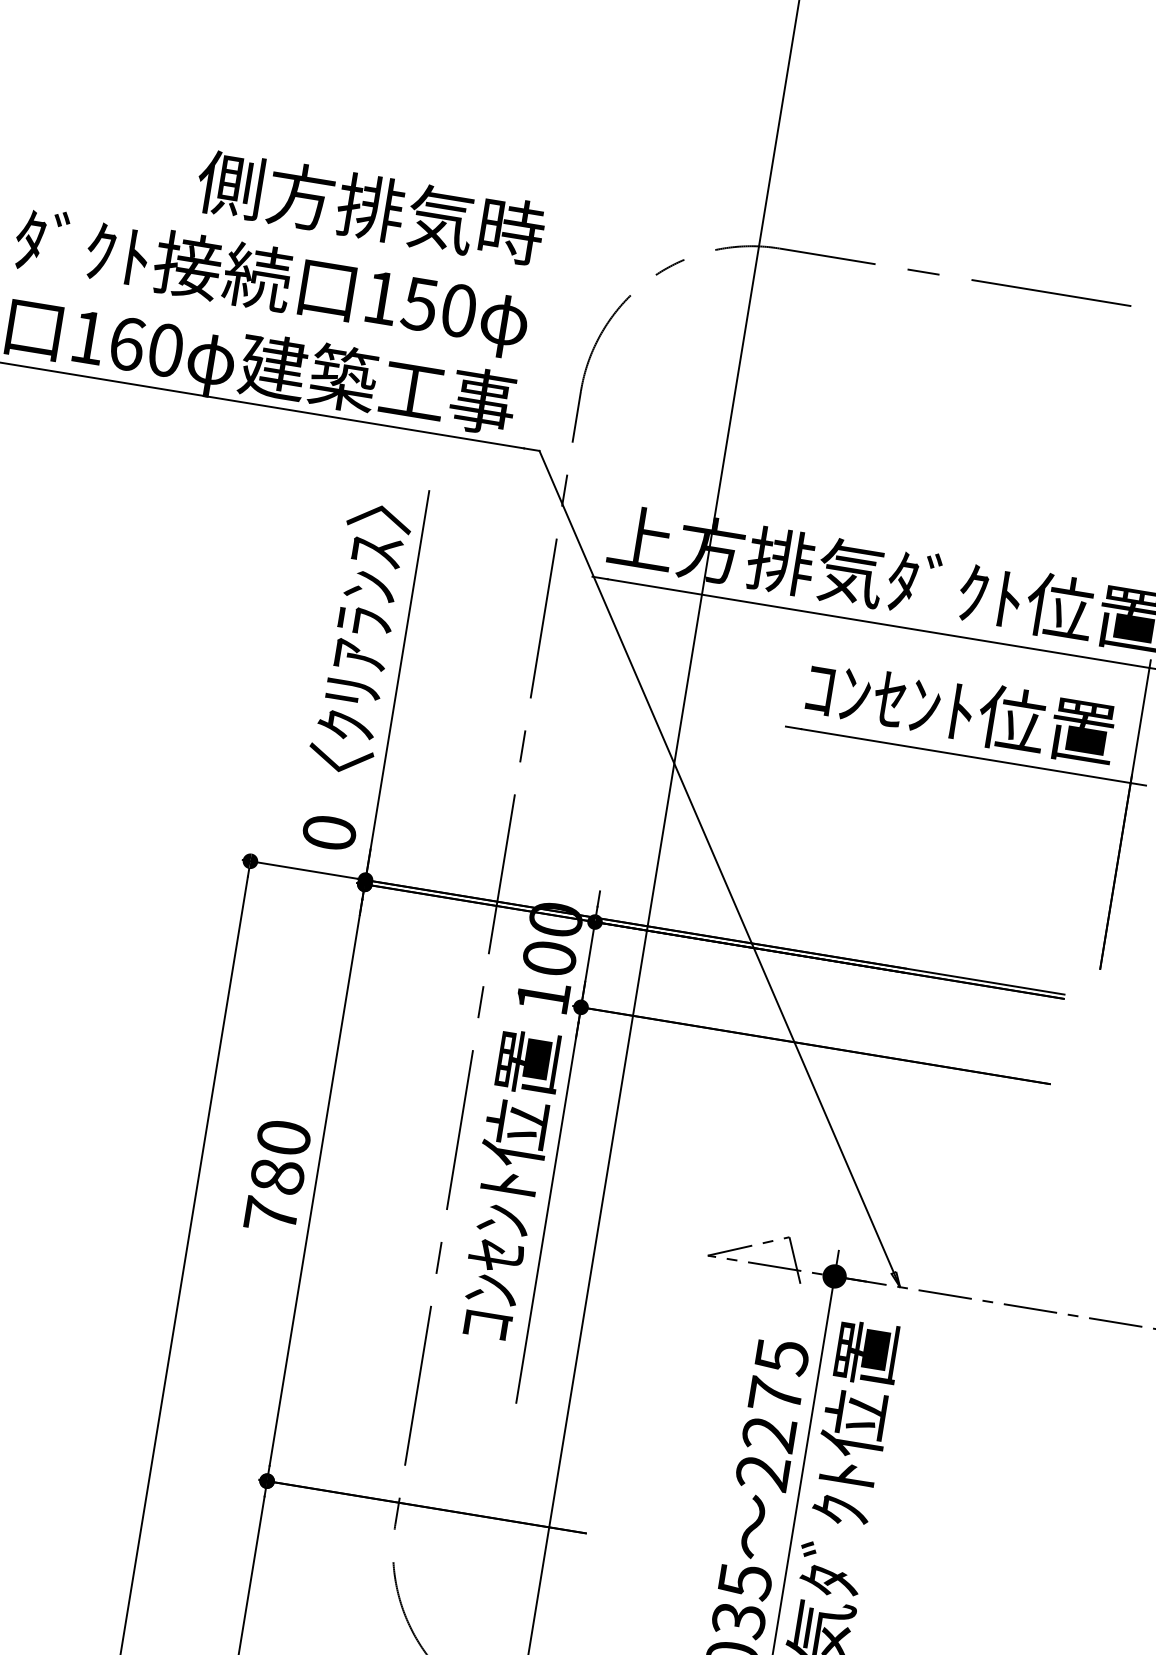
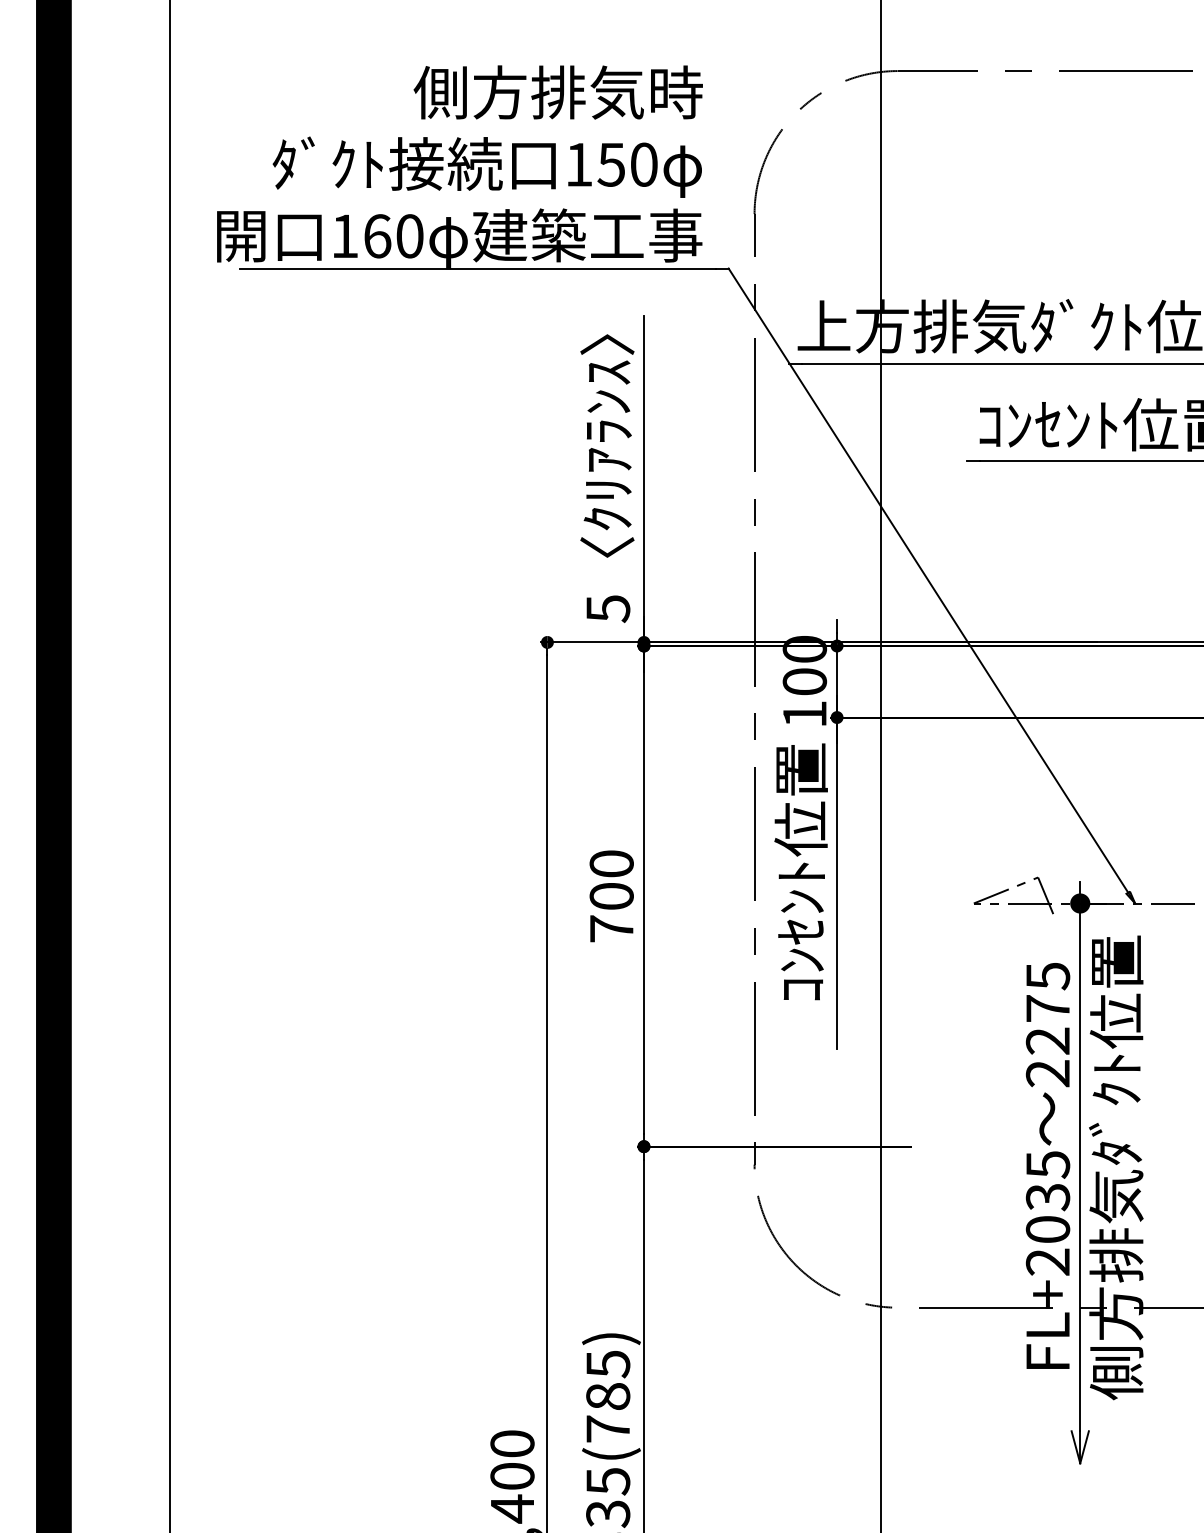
text: (329, 833) -> (608, 609), 0 -> 5
text: (277, 1175) -> (611, 895), 780 -> 700

